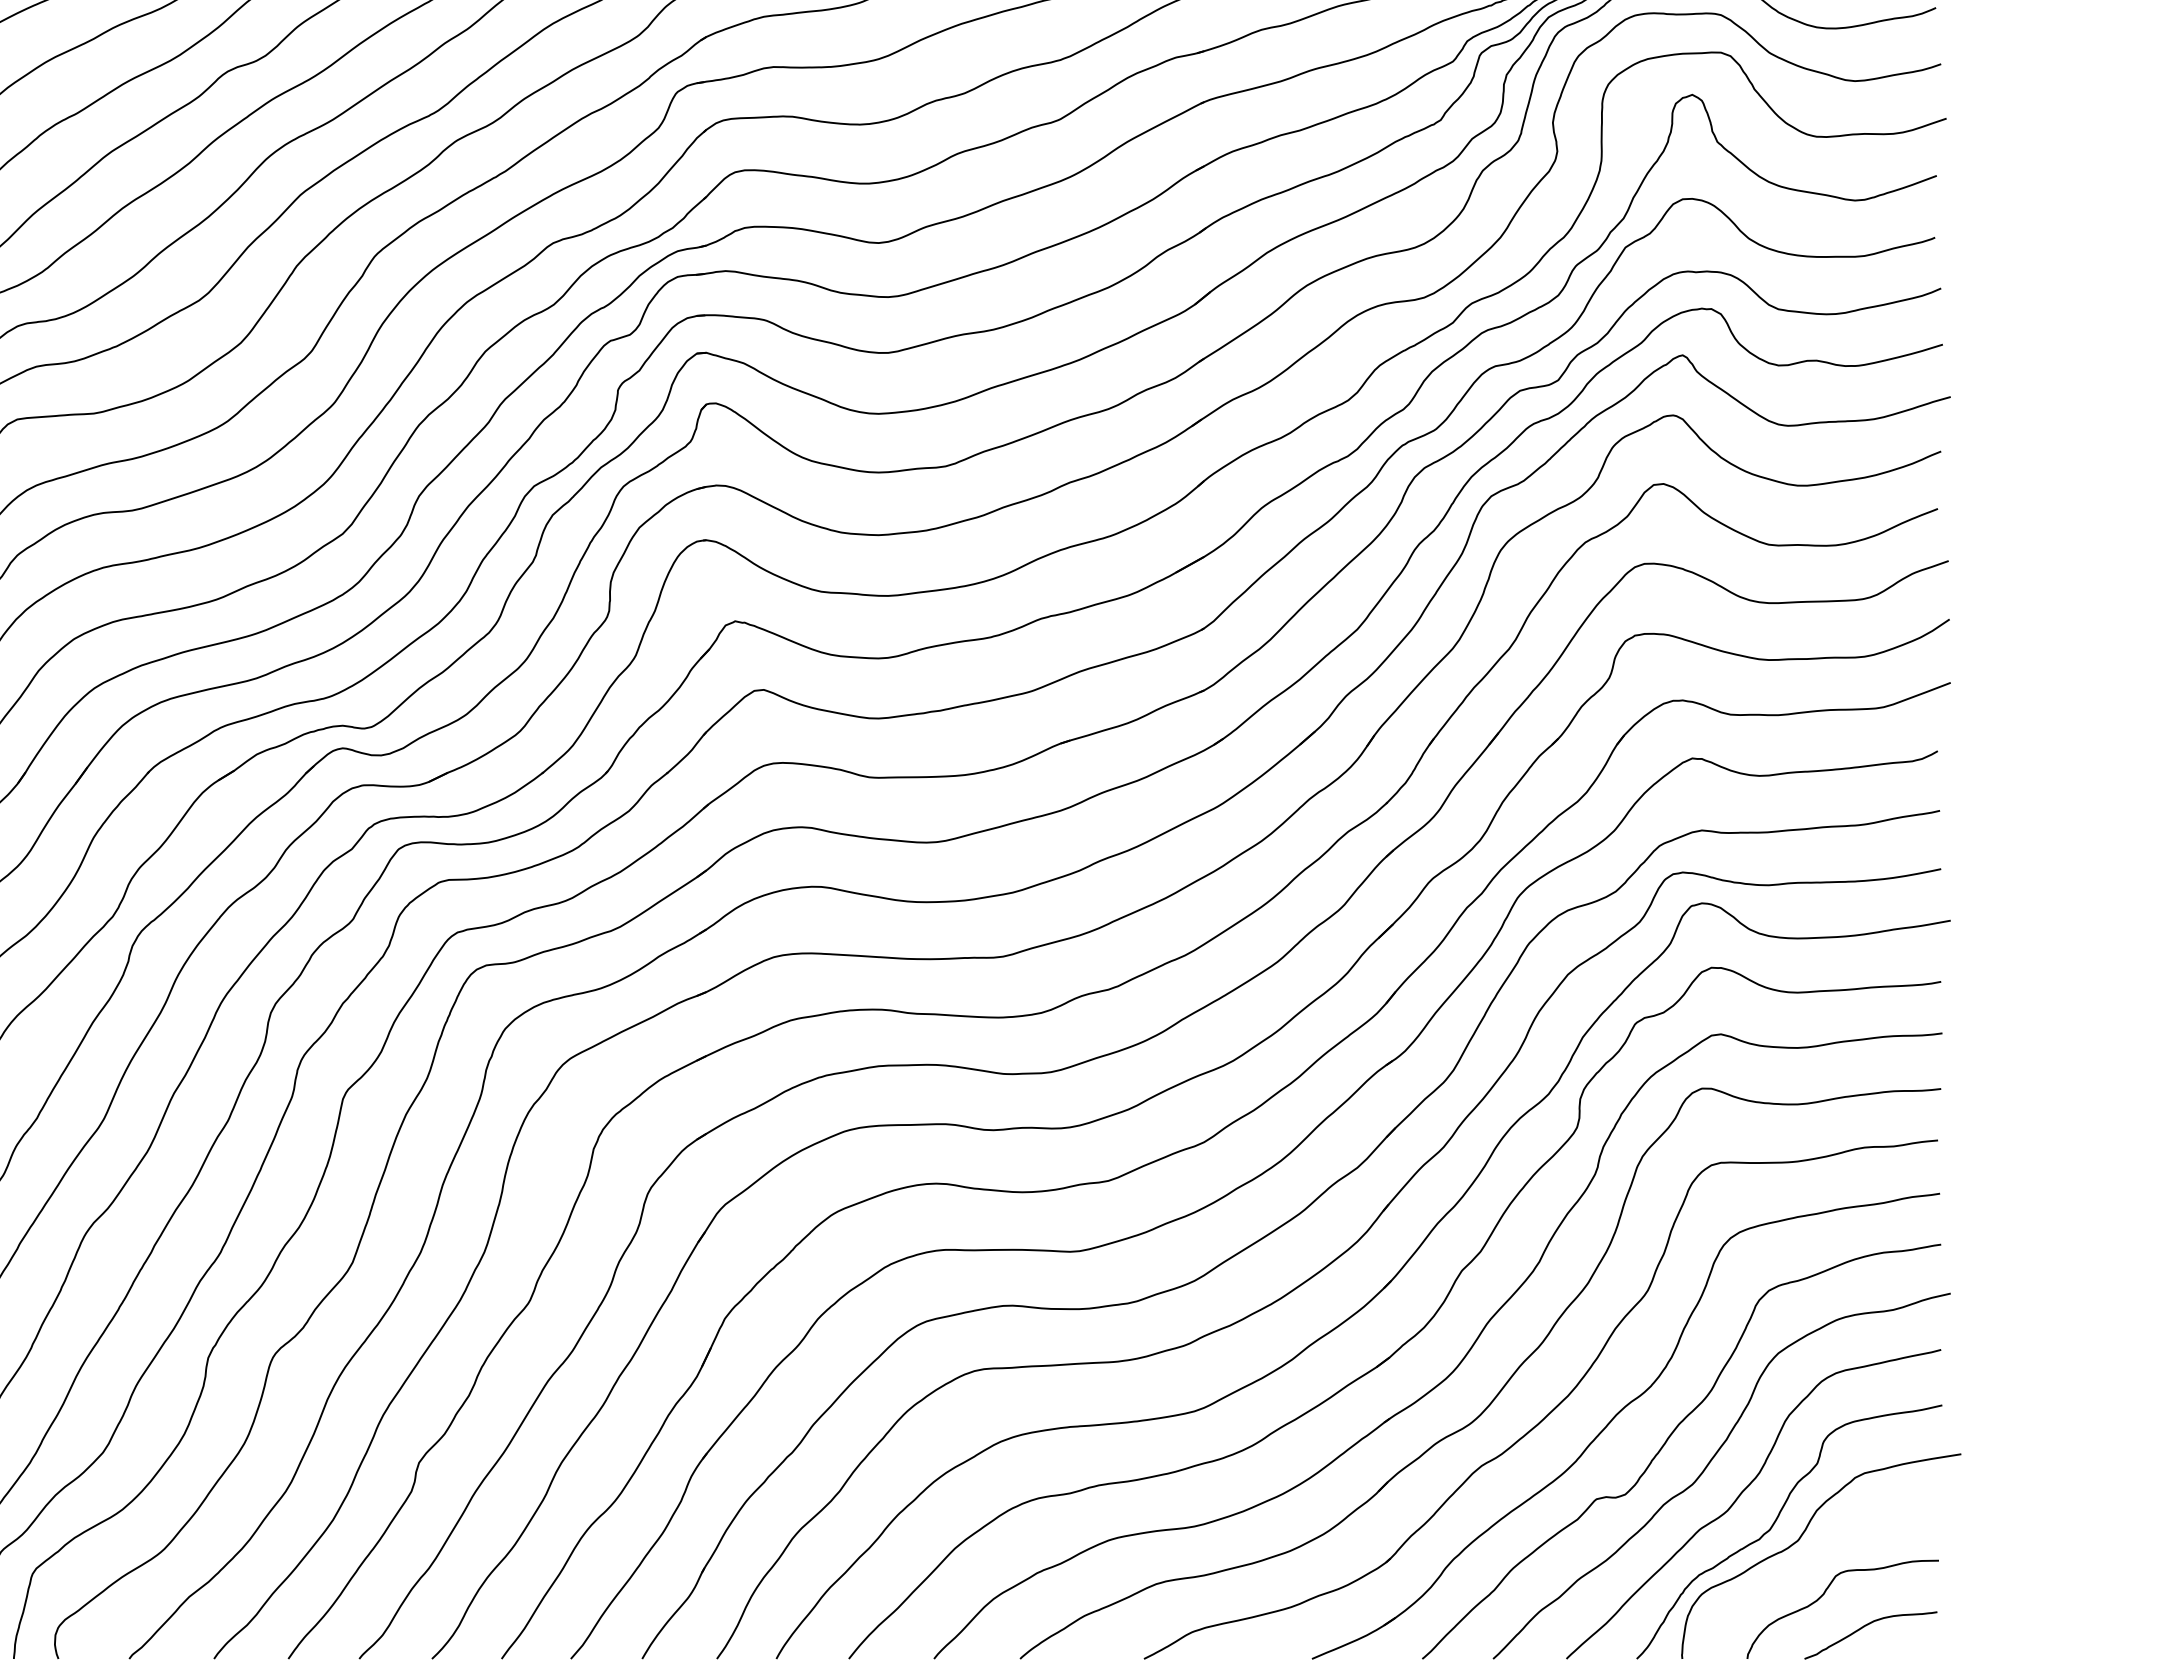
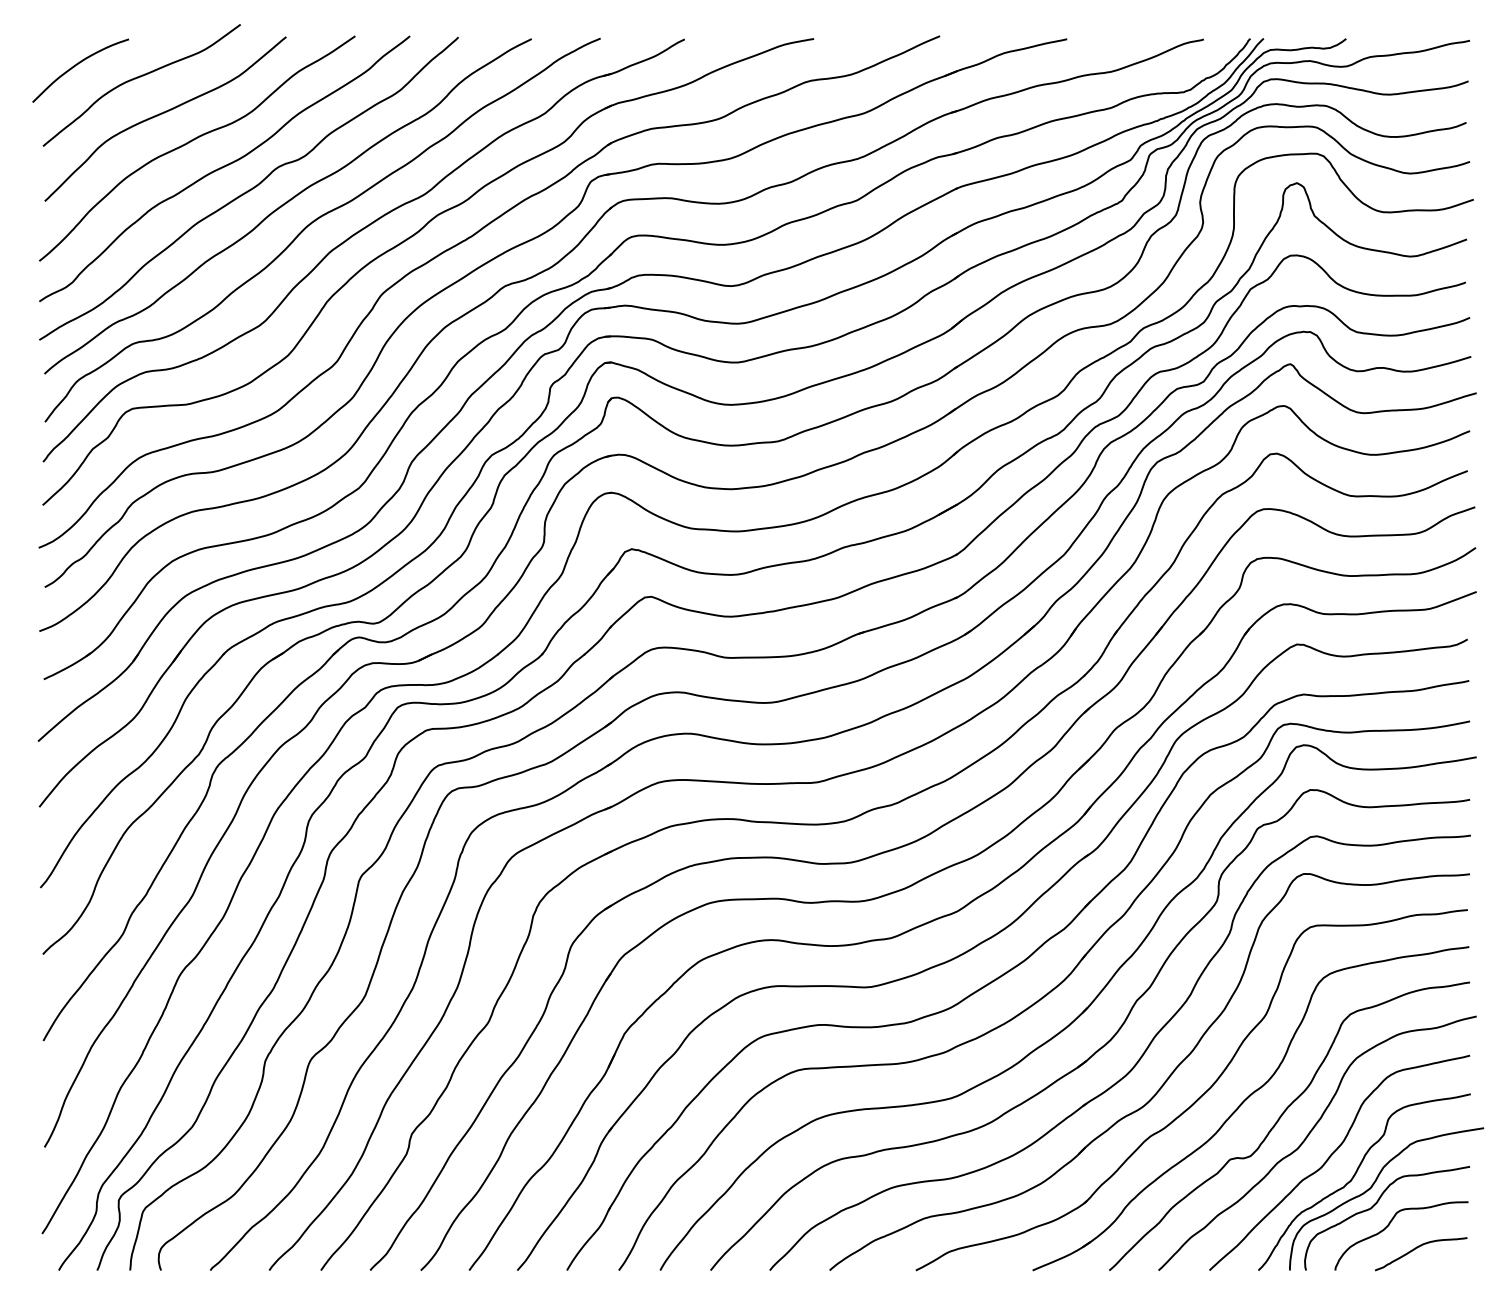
curve: (1805, 1565) -> (1375, 1205), added

